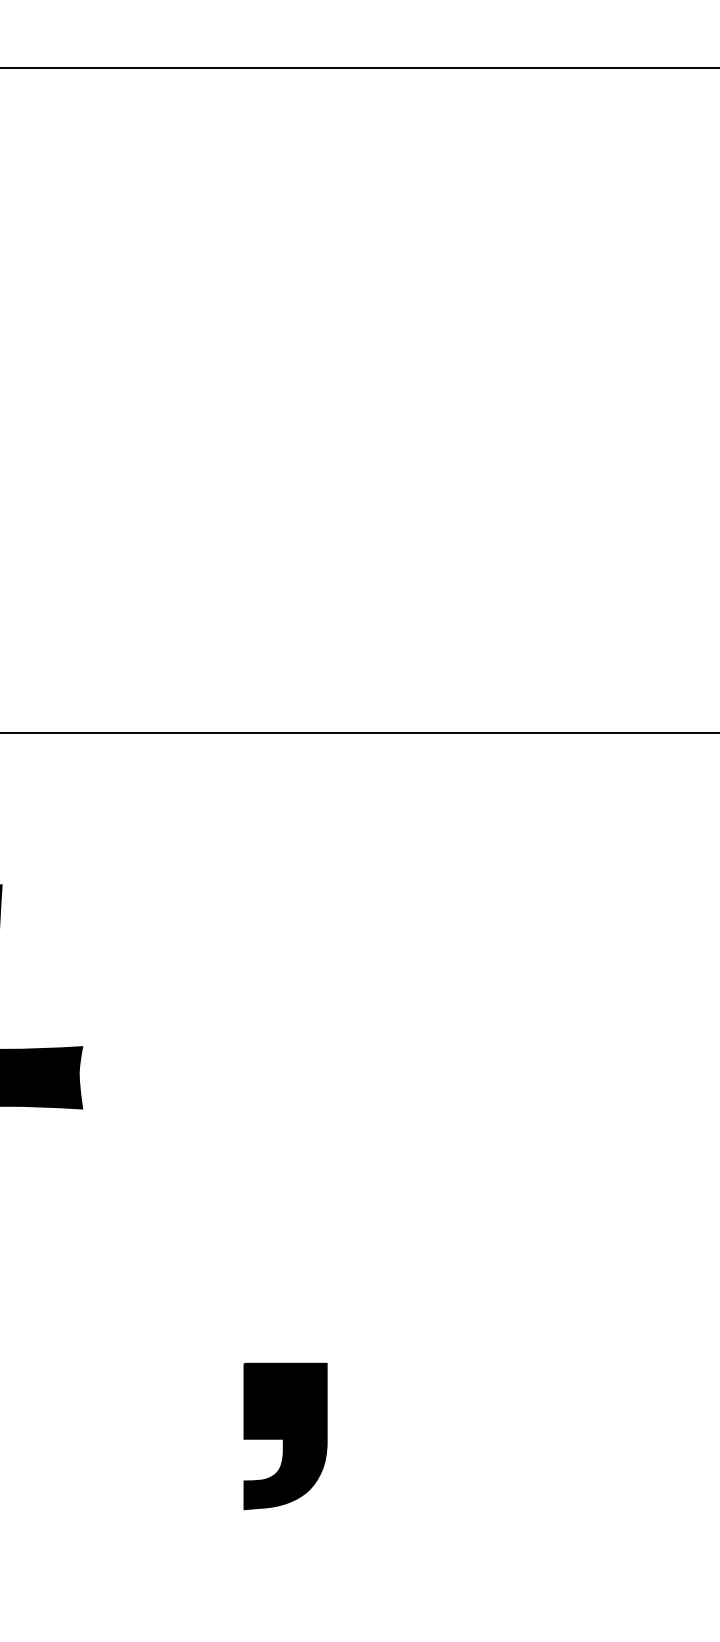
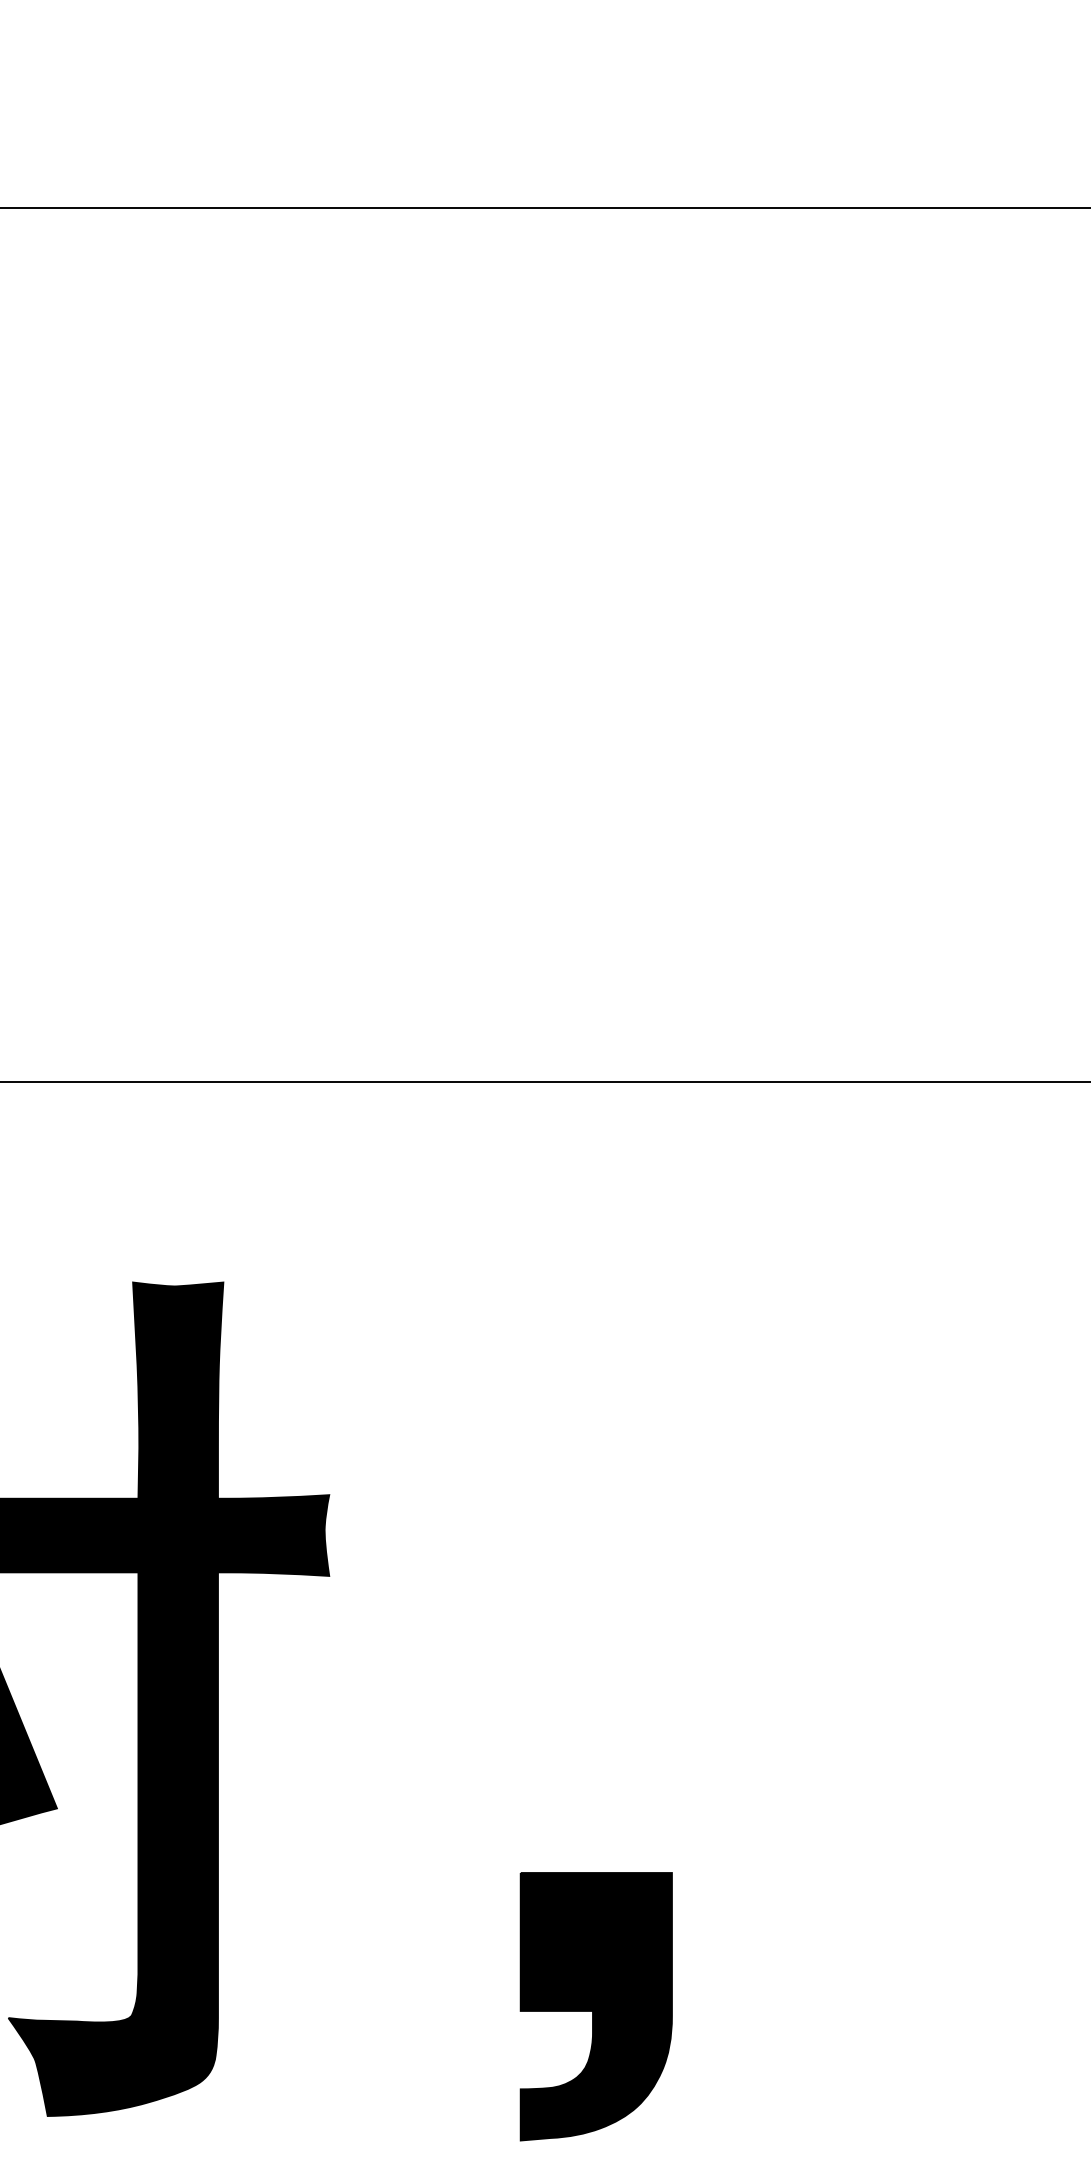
part: (285, 1436) -> (596, 2006), size x1.4

